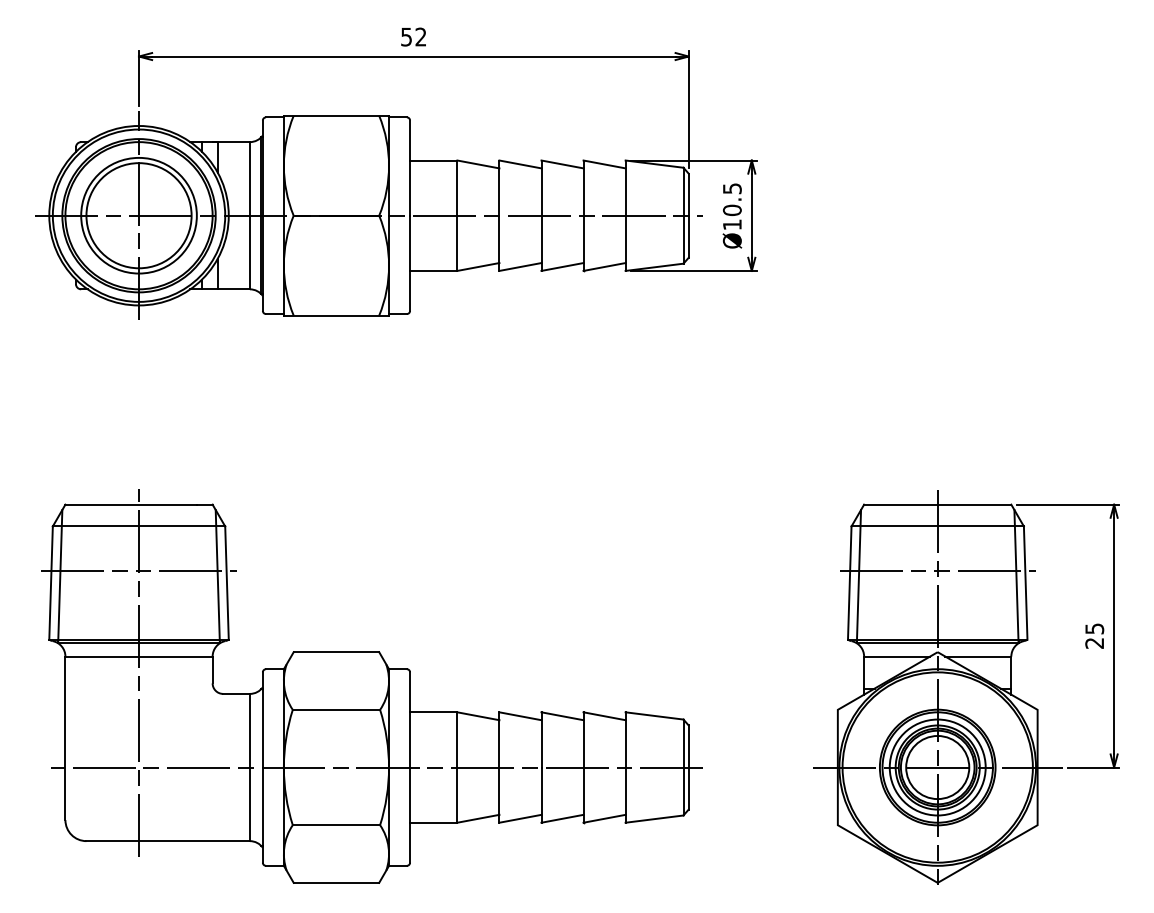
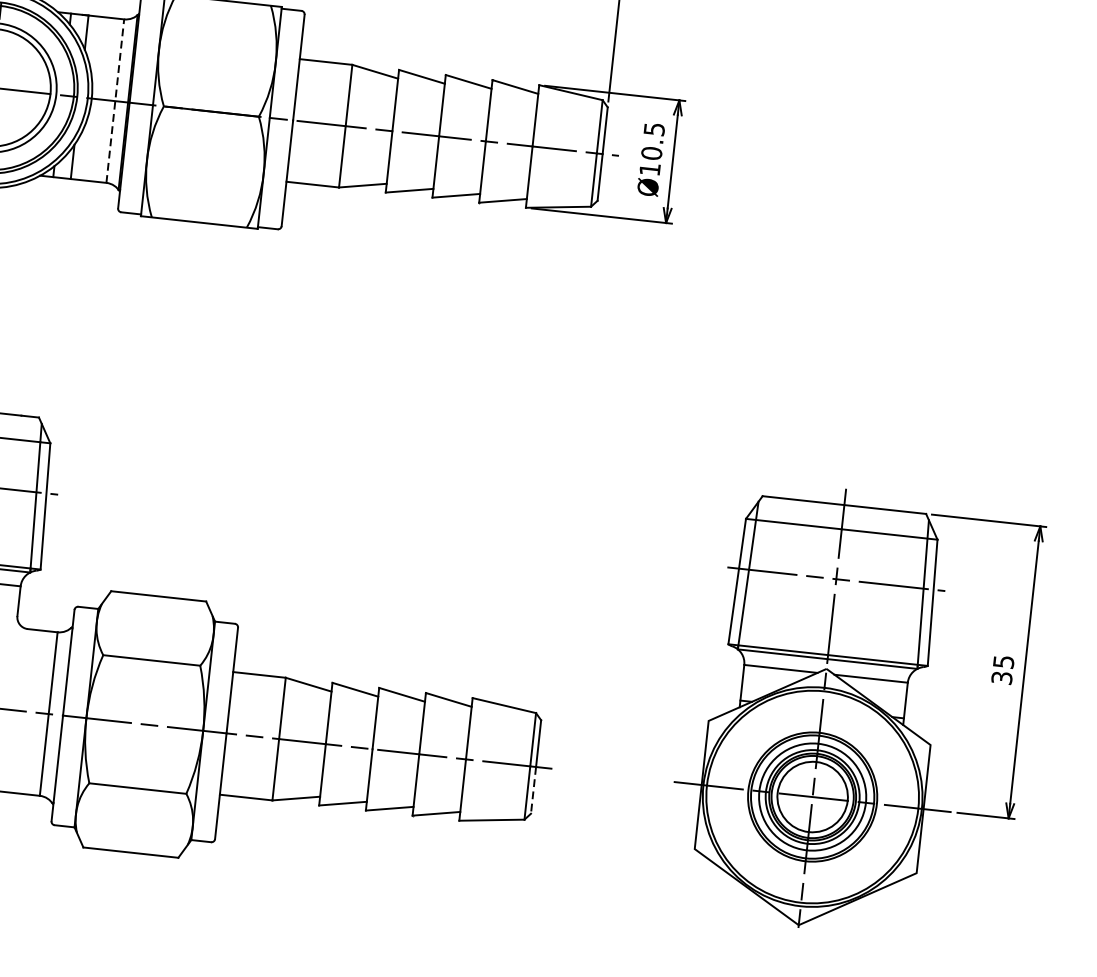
line: (249, 215) -> (114, 100), solid -> dashed
text: (1094, 643) -> (1001, 678), 25 -> 35
line: (688, 789) -> (533, 791), solid -> dashed

